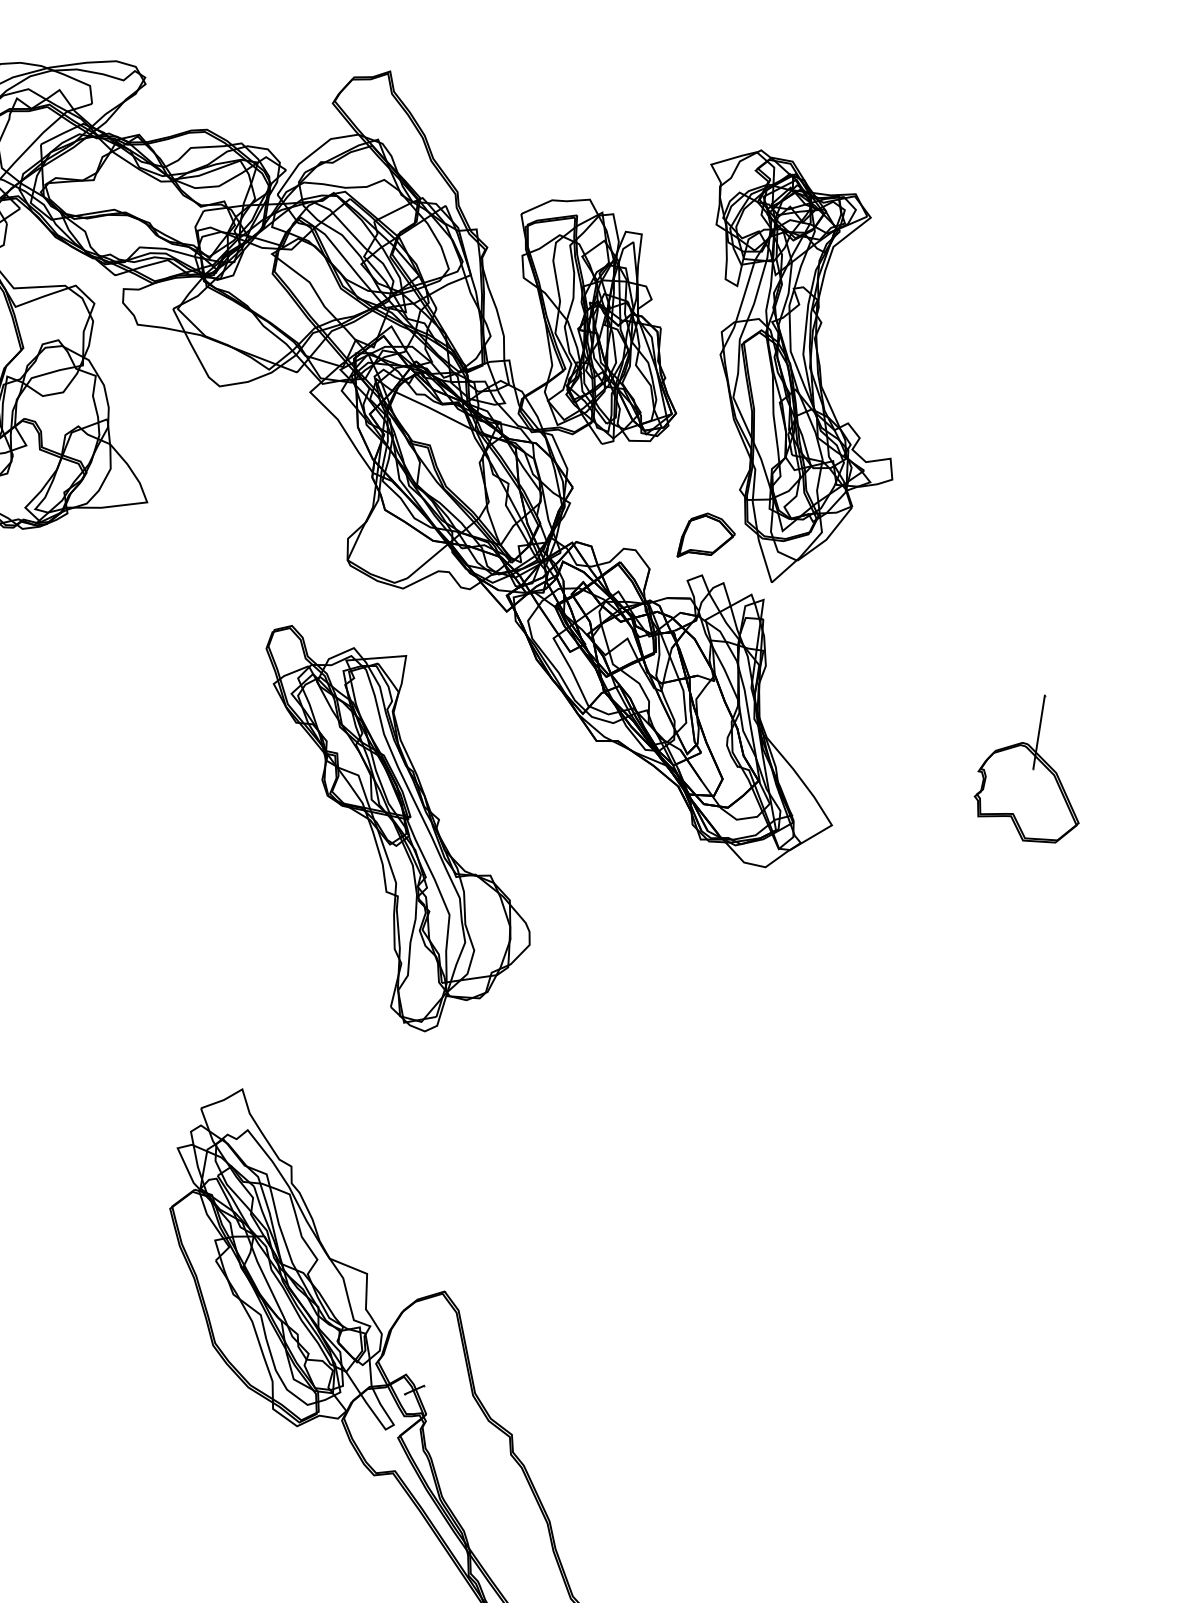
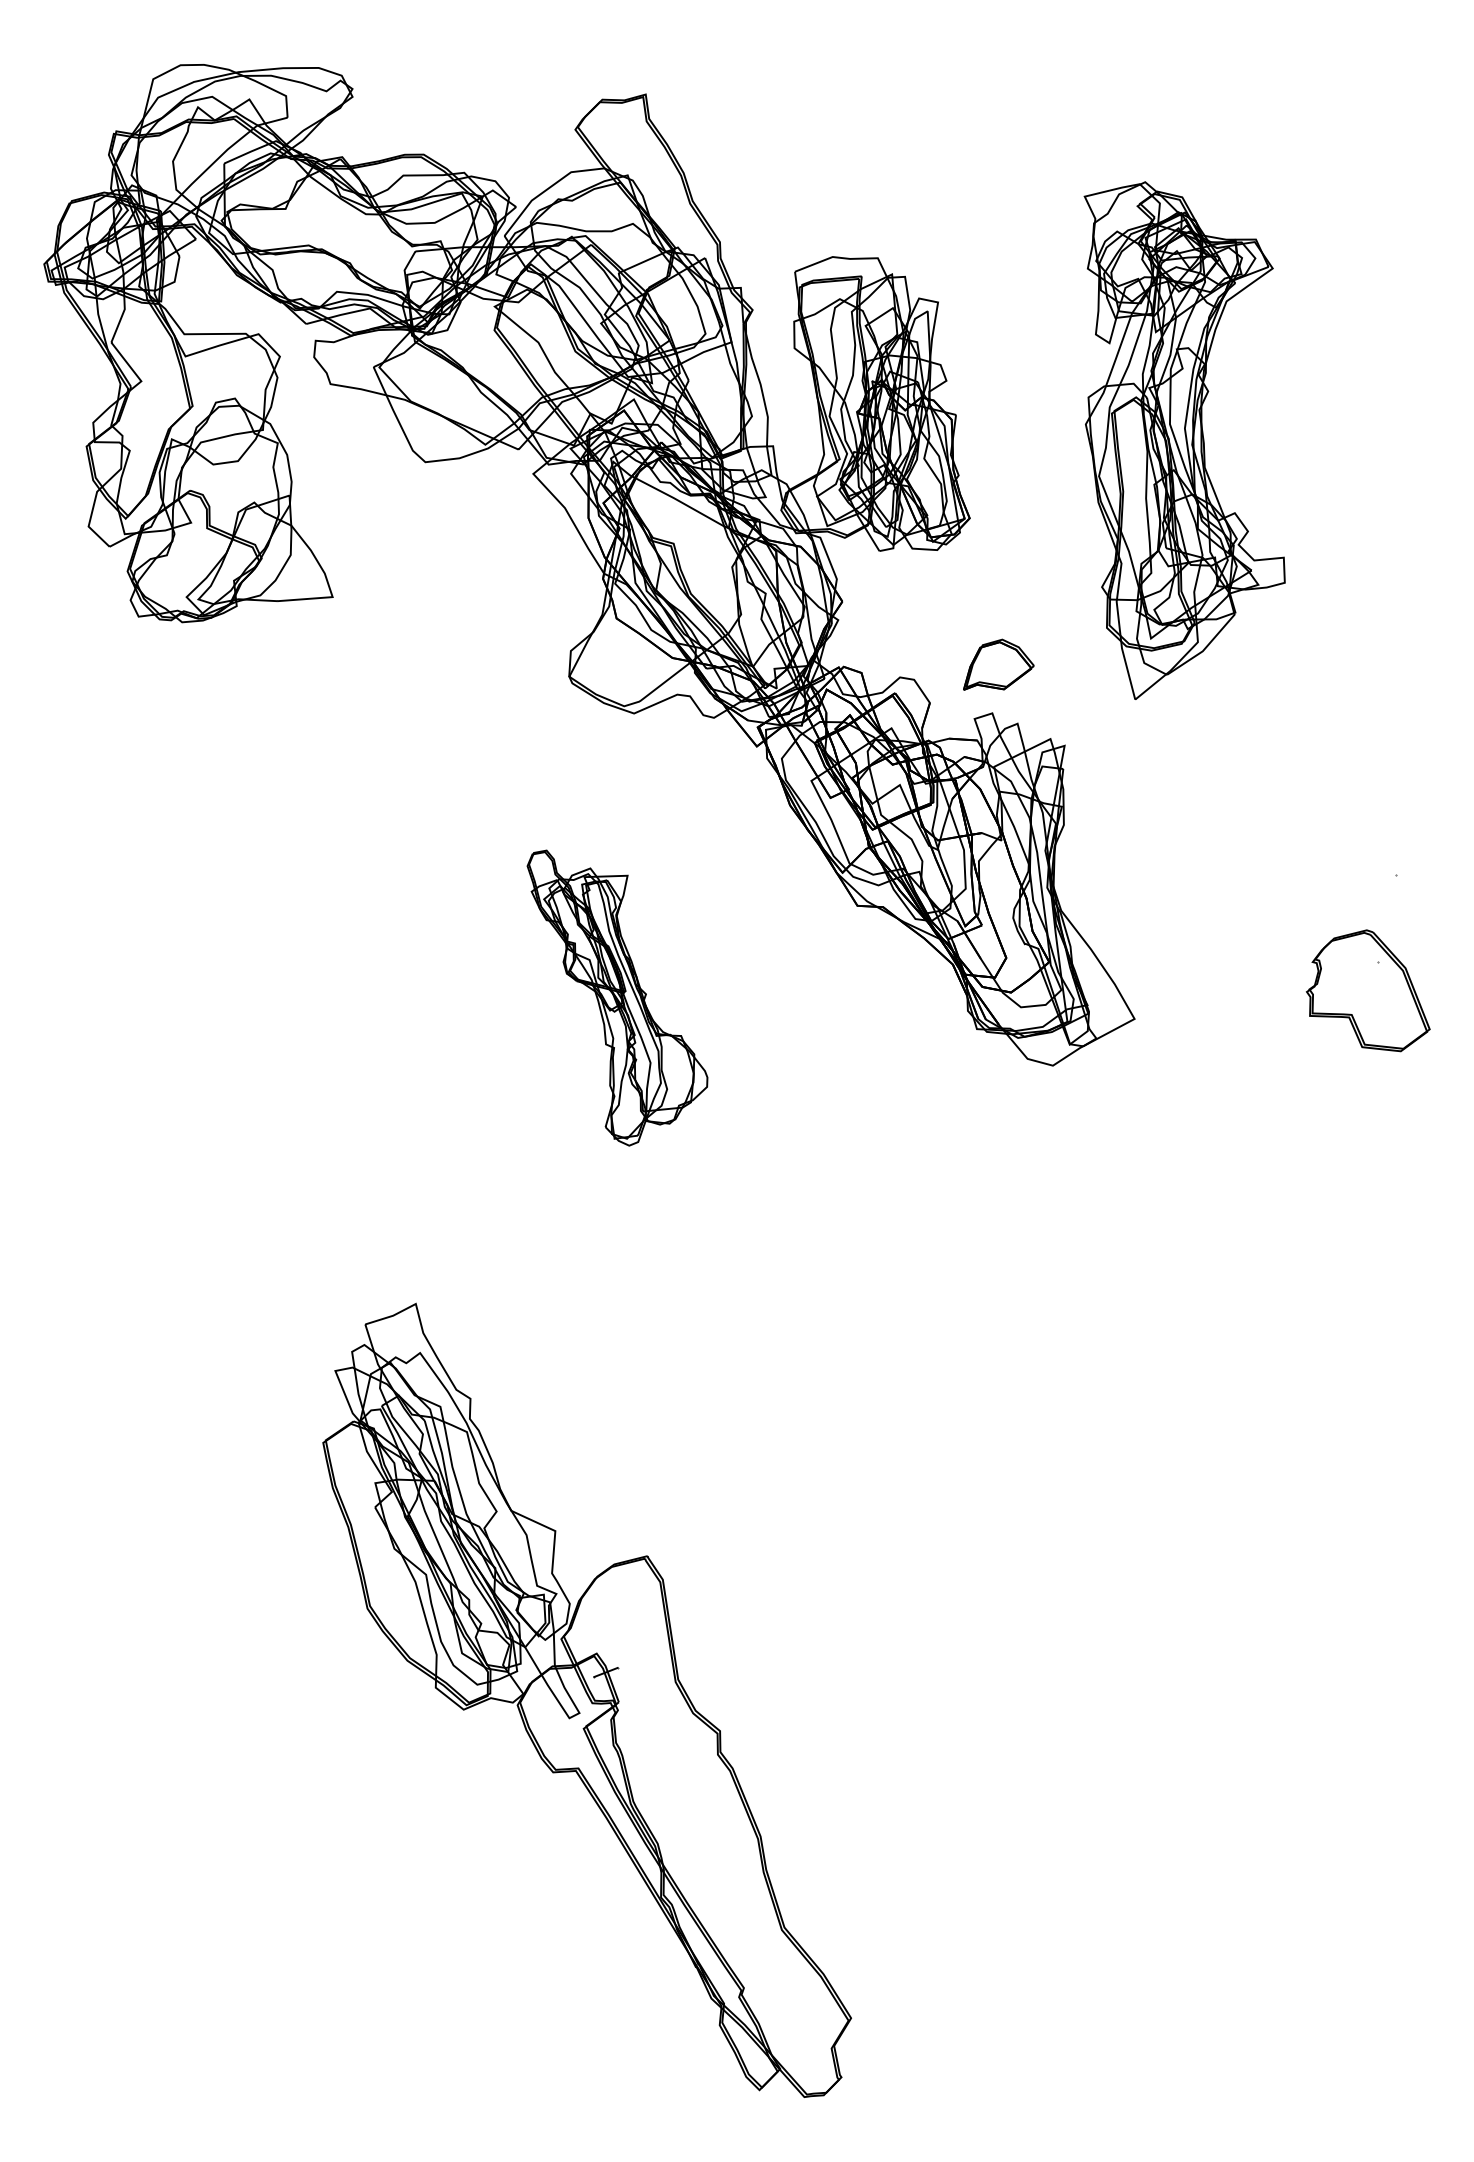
part: (803, 364) -> (1184, 440), moved
line: (1038, 732) -> (1386, 918), removed
part: (399, 826) -> (617, 997), size x0.6

